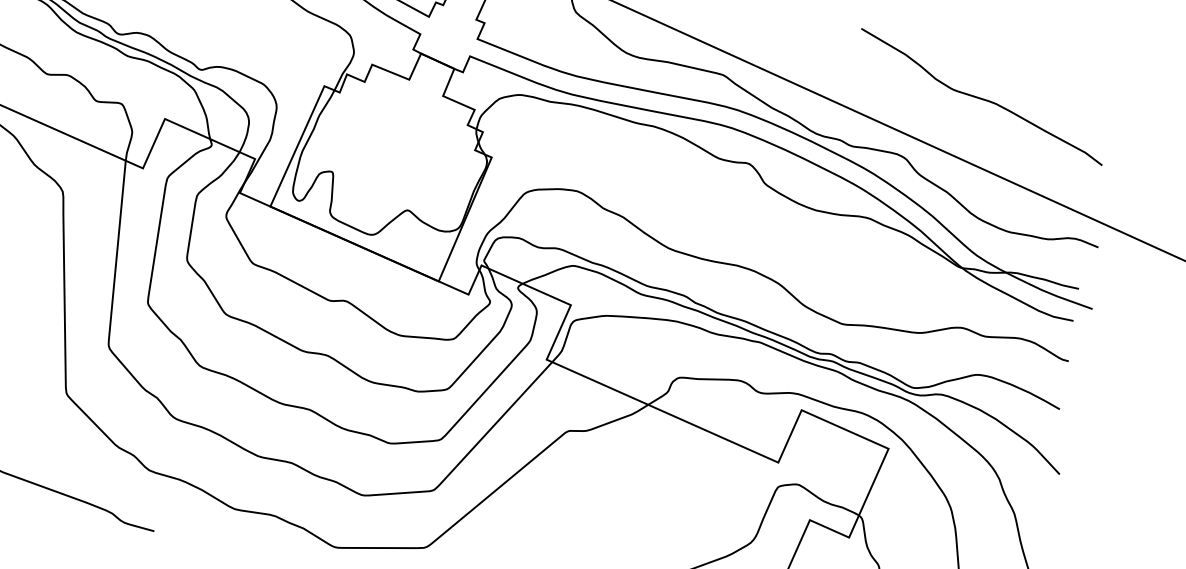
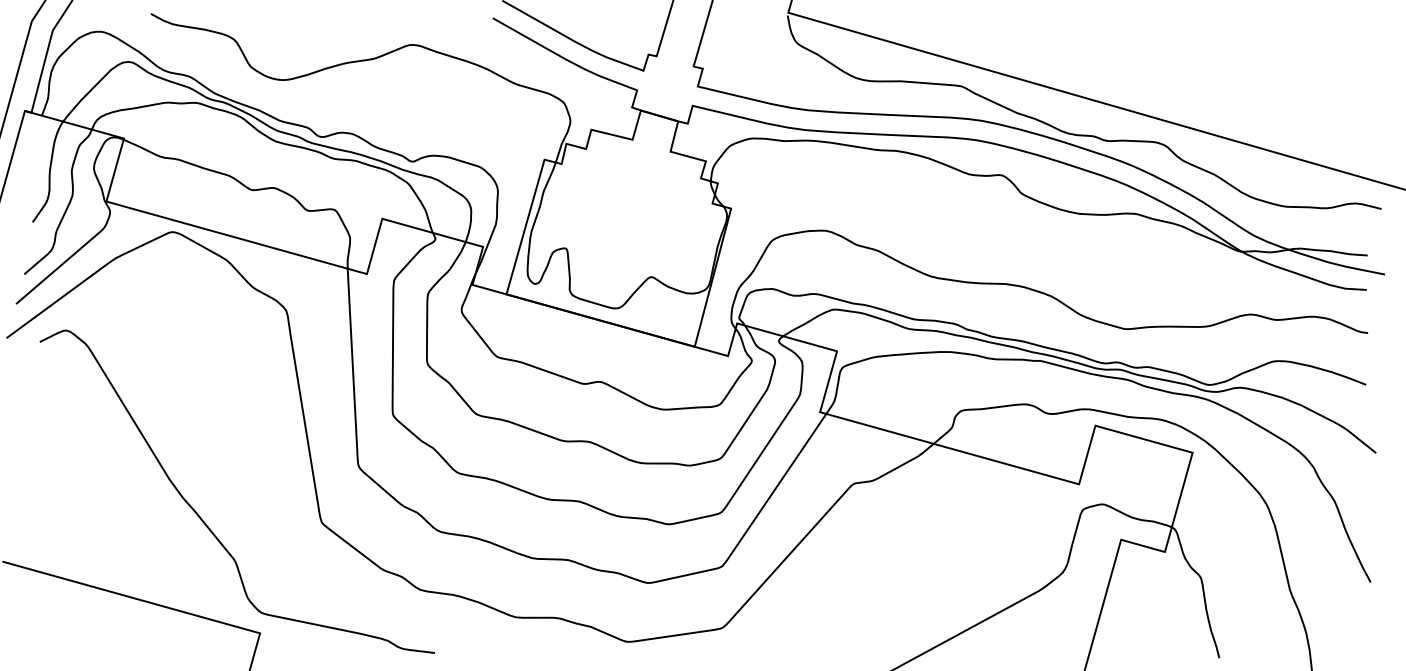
curve: (981, 98) -> (1235, 70), removed

